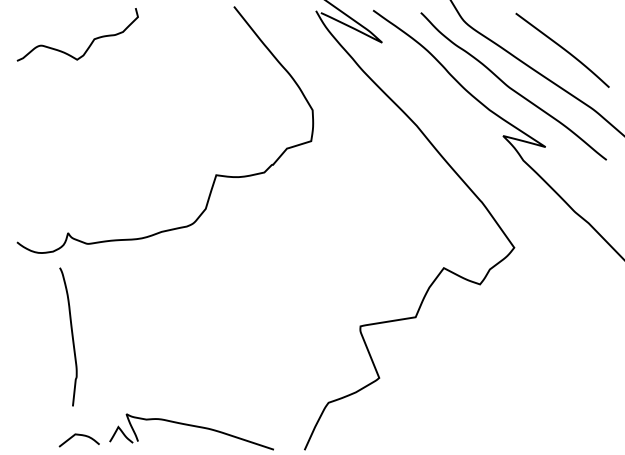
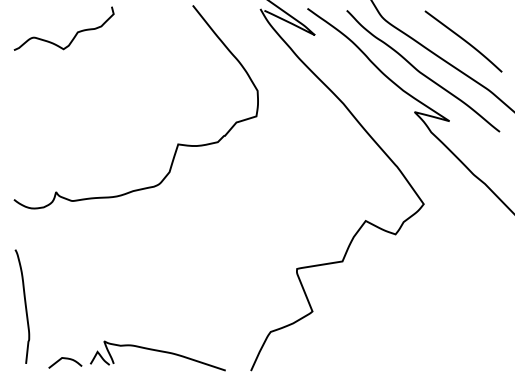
curve: (70, 335) -> (24, 305), moved

